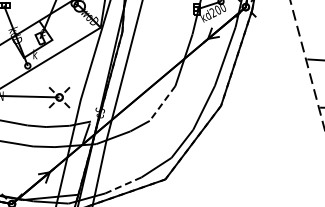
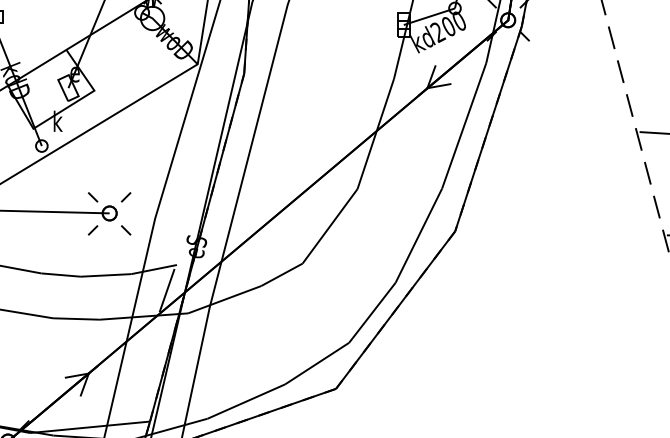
line: (162, 103) -> (329, 226), dashed -> solid
line: (123, 185) -> (246, 401), dashed -> solid

